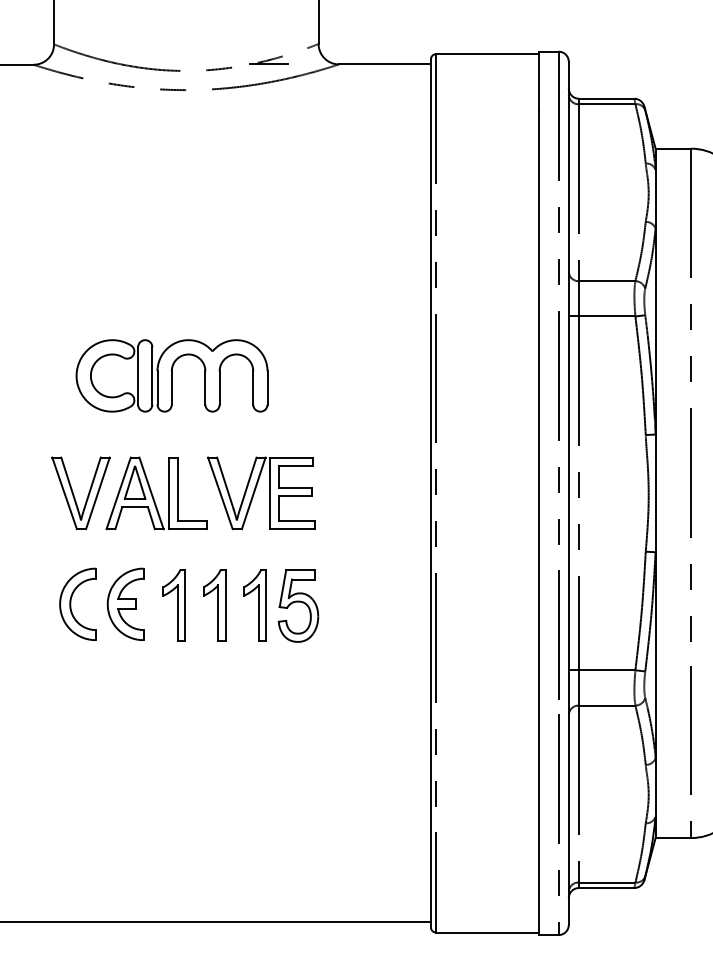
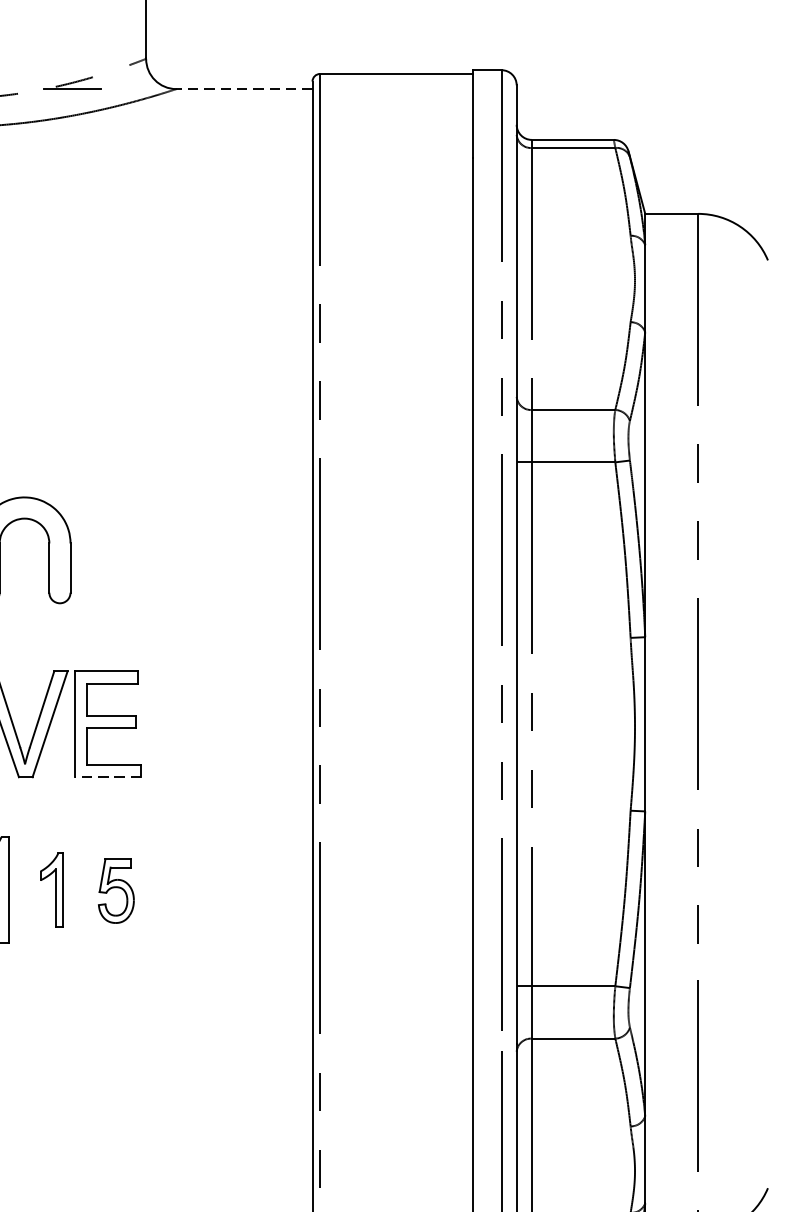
line: (384, 64) -> (243, 89), solid -> dashed
line: (292, 529) -> (107, 777), solid -> dashed
part: (254, 605) -> (51, 890), size x0.7
part: (298, 605) -> (116, 890), size x0.6

